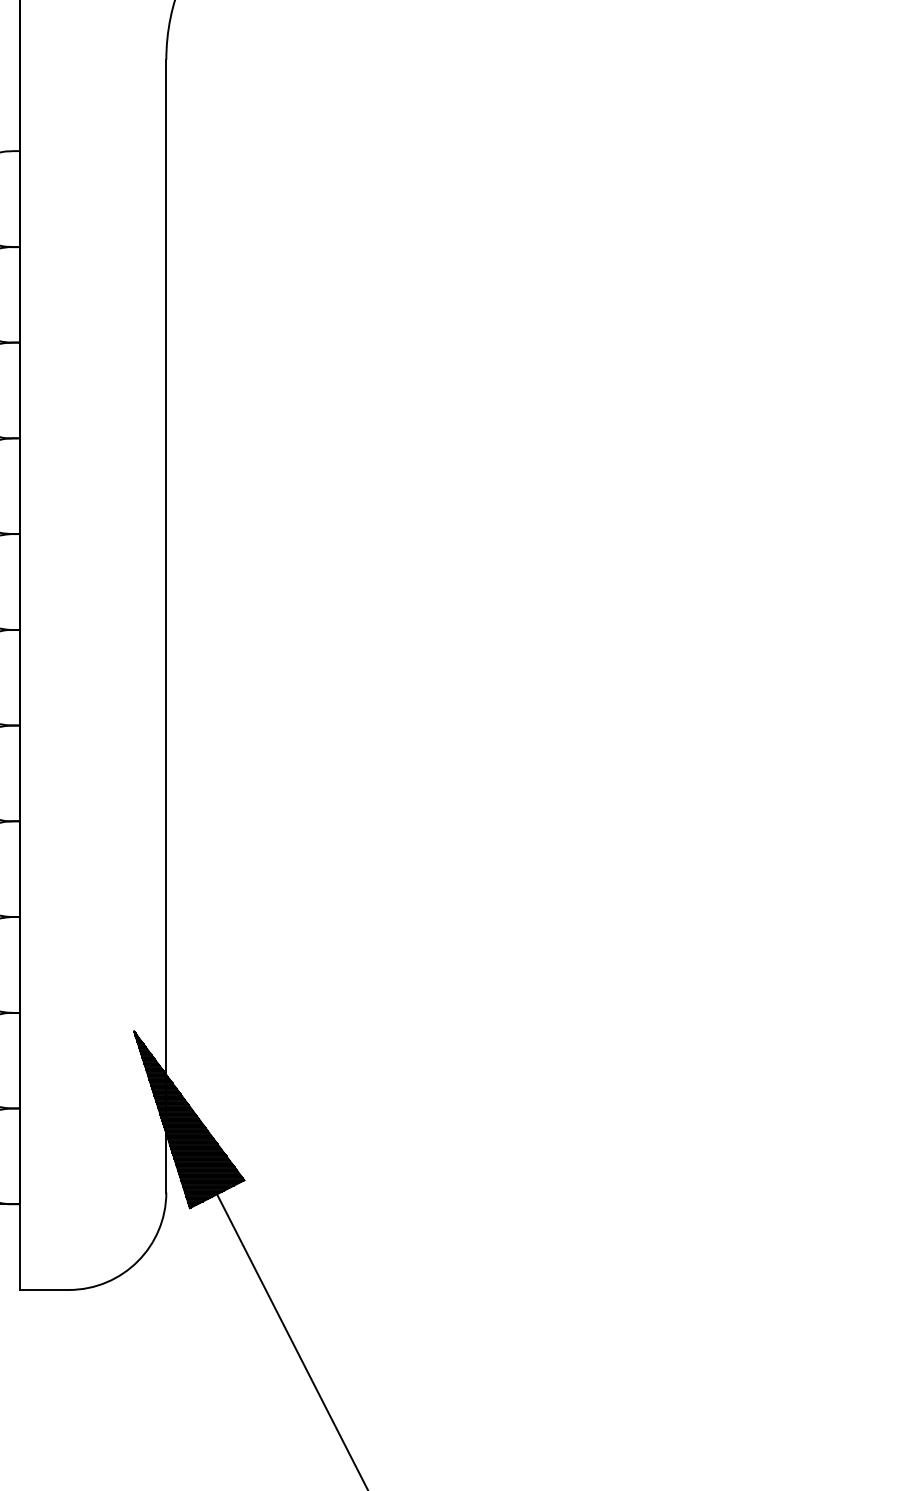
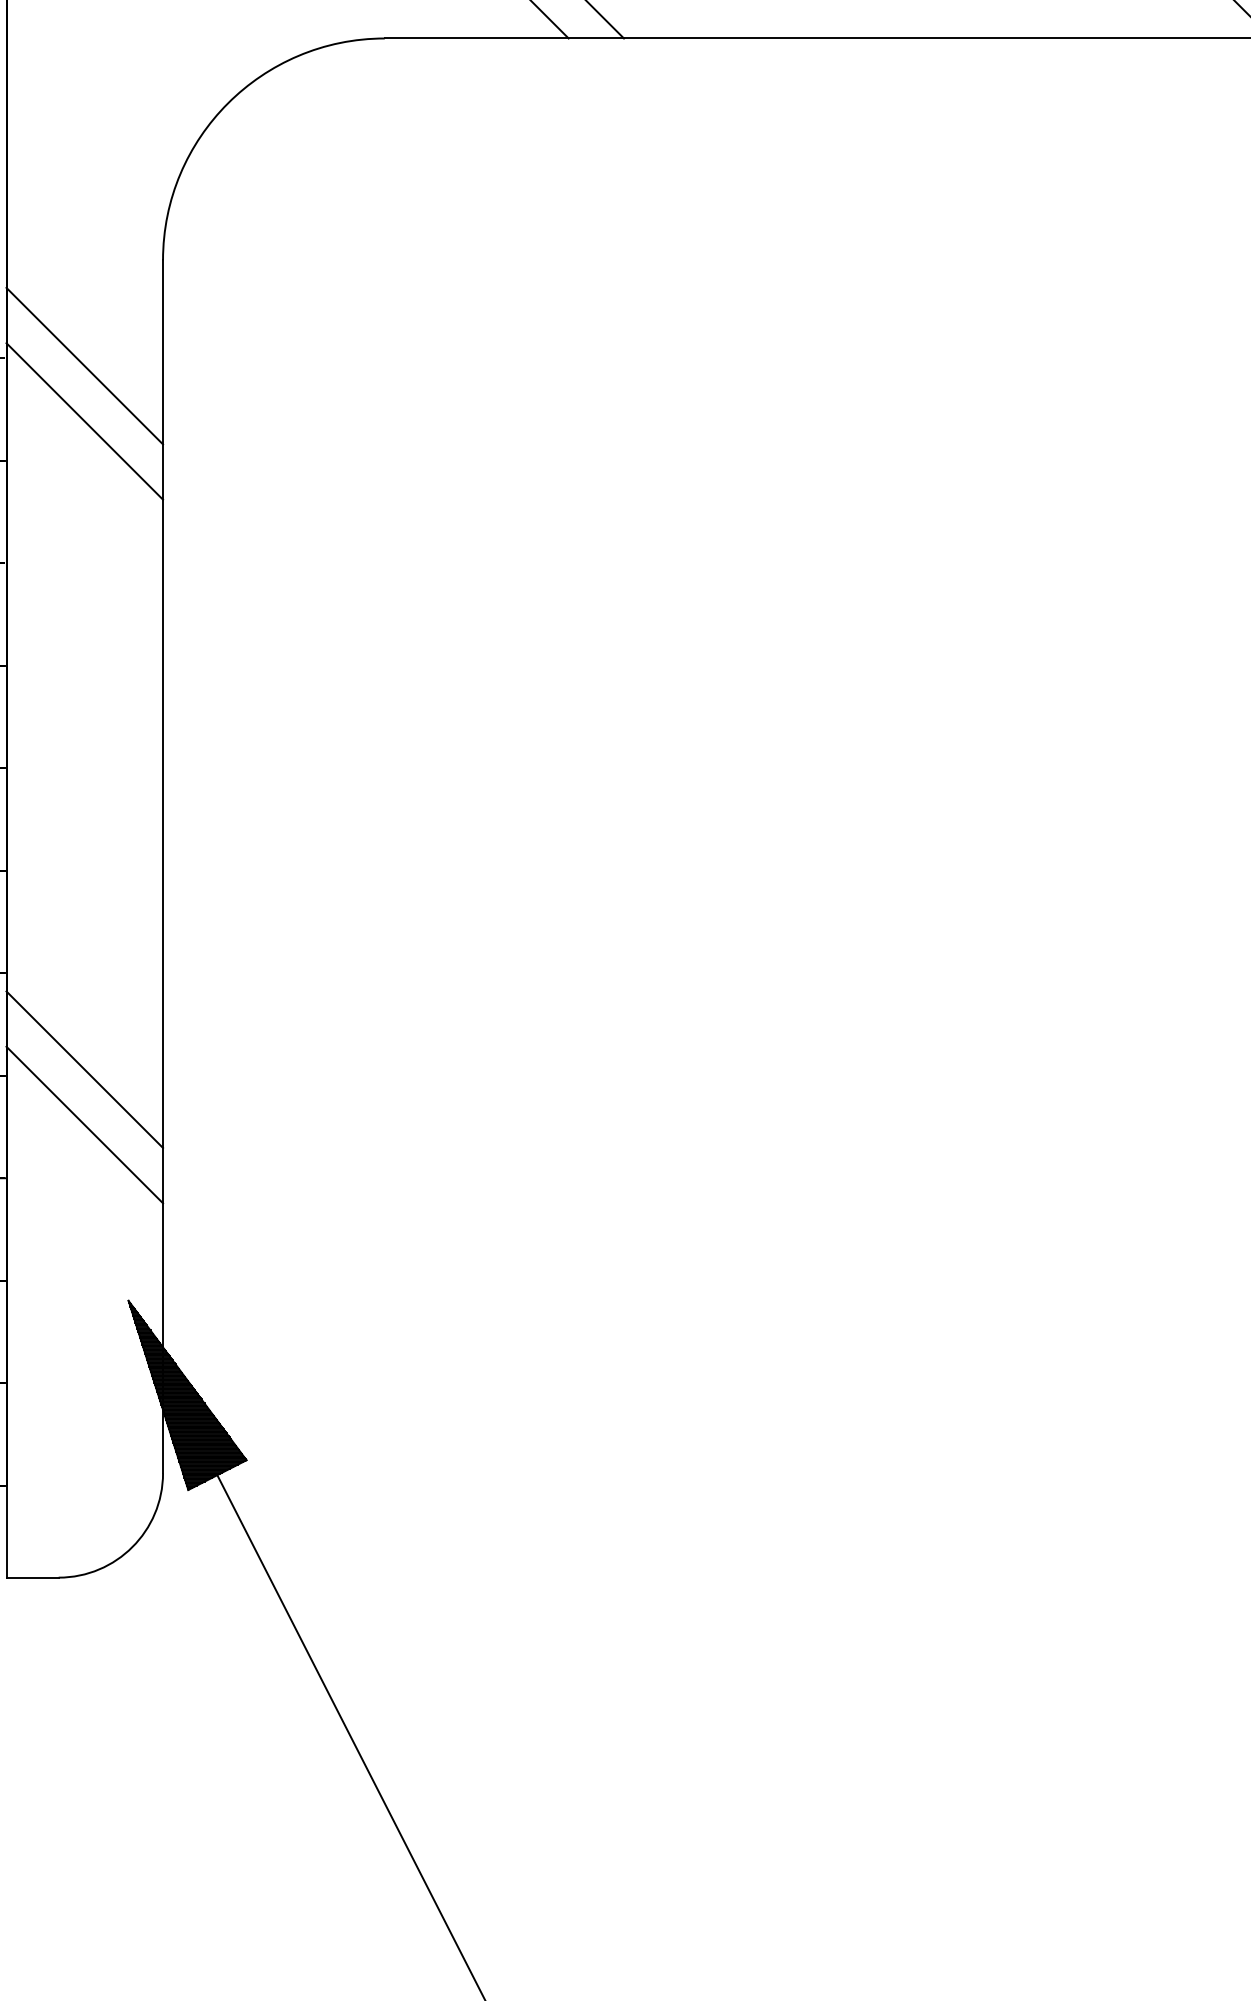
line: (93, 158) -> (84, 365), added
line: (93, 210) -> (84, 421), added
line: (93, 815) -> (84, 1069), added
line: (93, 866) -> (84, 1124), added

